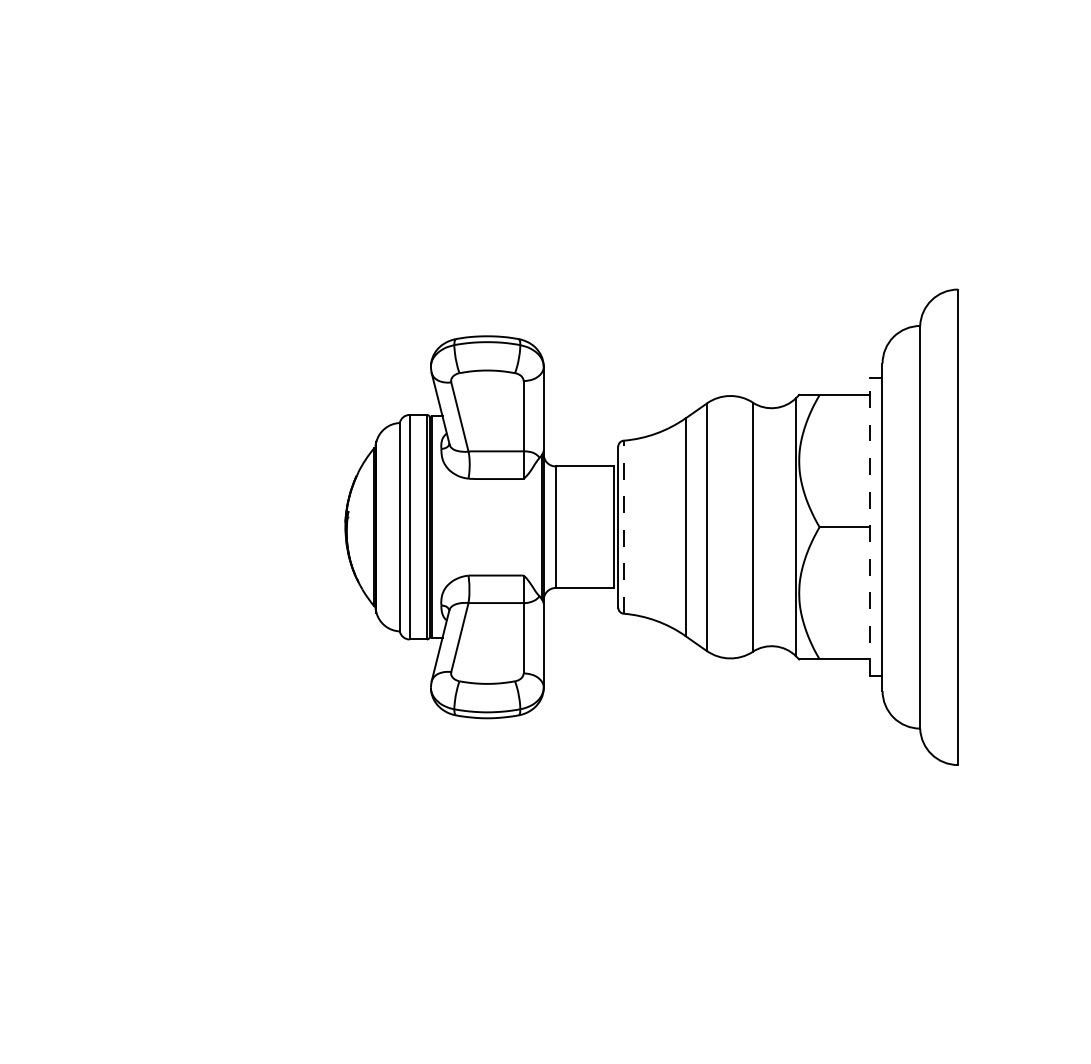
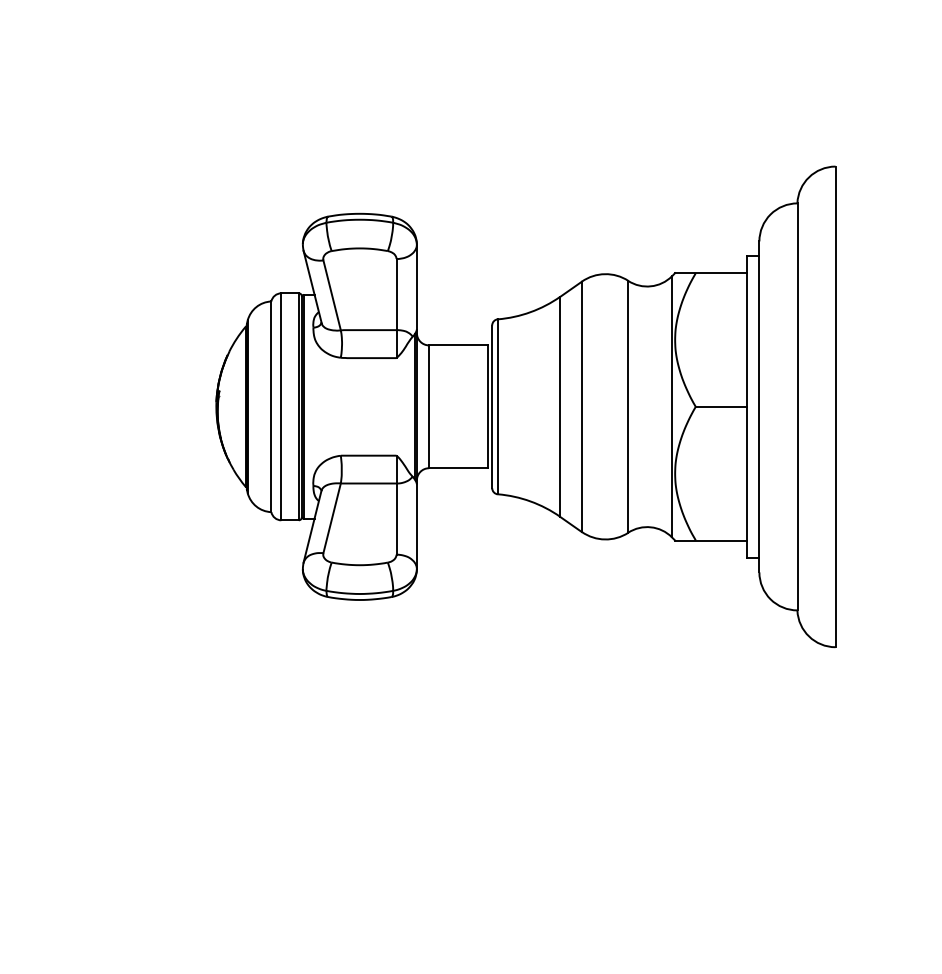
line: (869, 526) -> (746, 406), dashed -> solid
line: (623, 527) -> (497, 407), dashed -> solid

